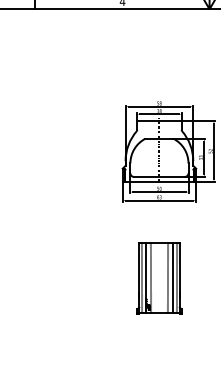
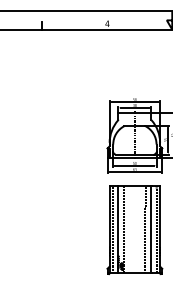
part: (158, 277) -> (134, 229), size x1.67

